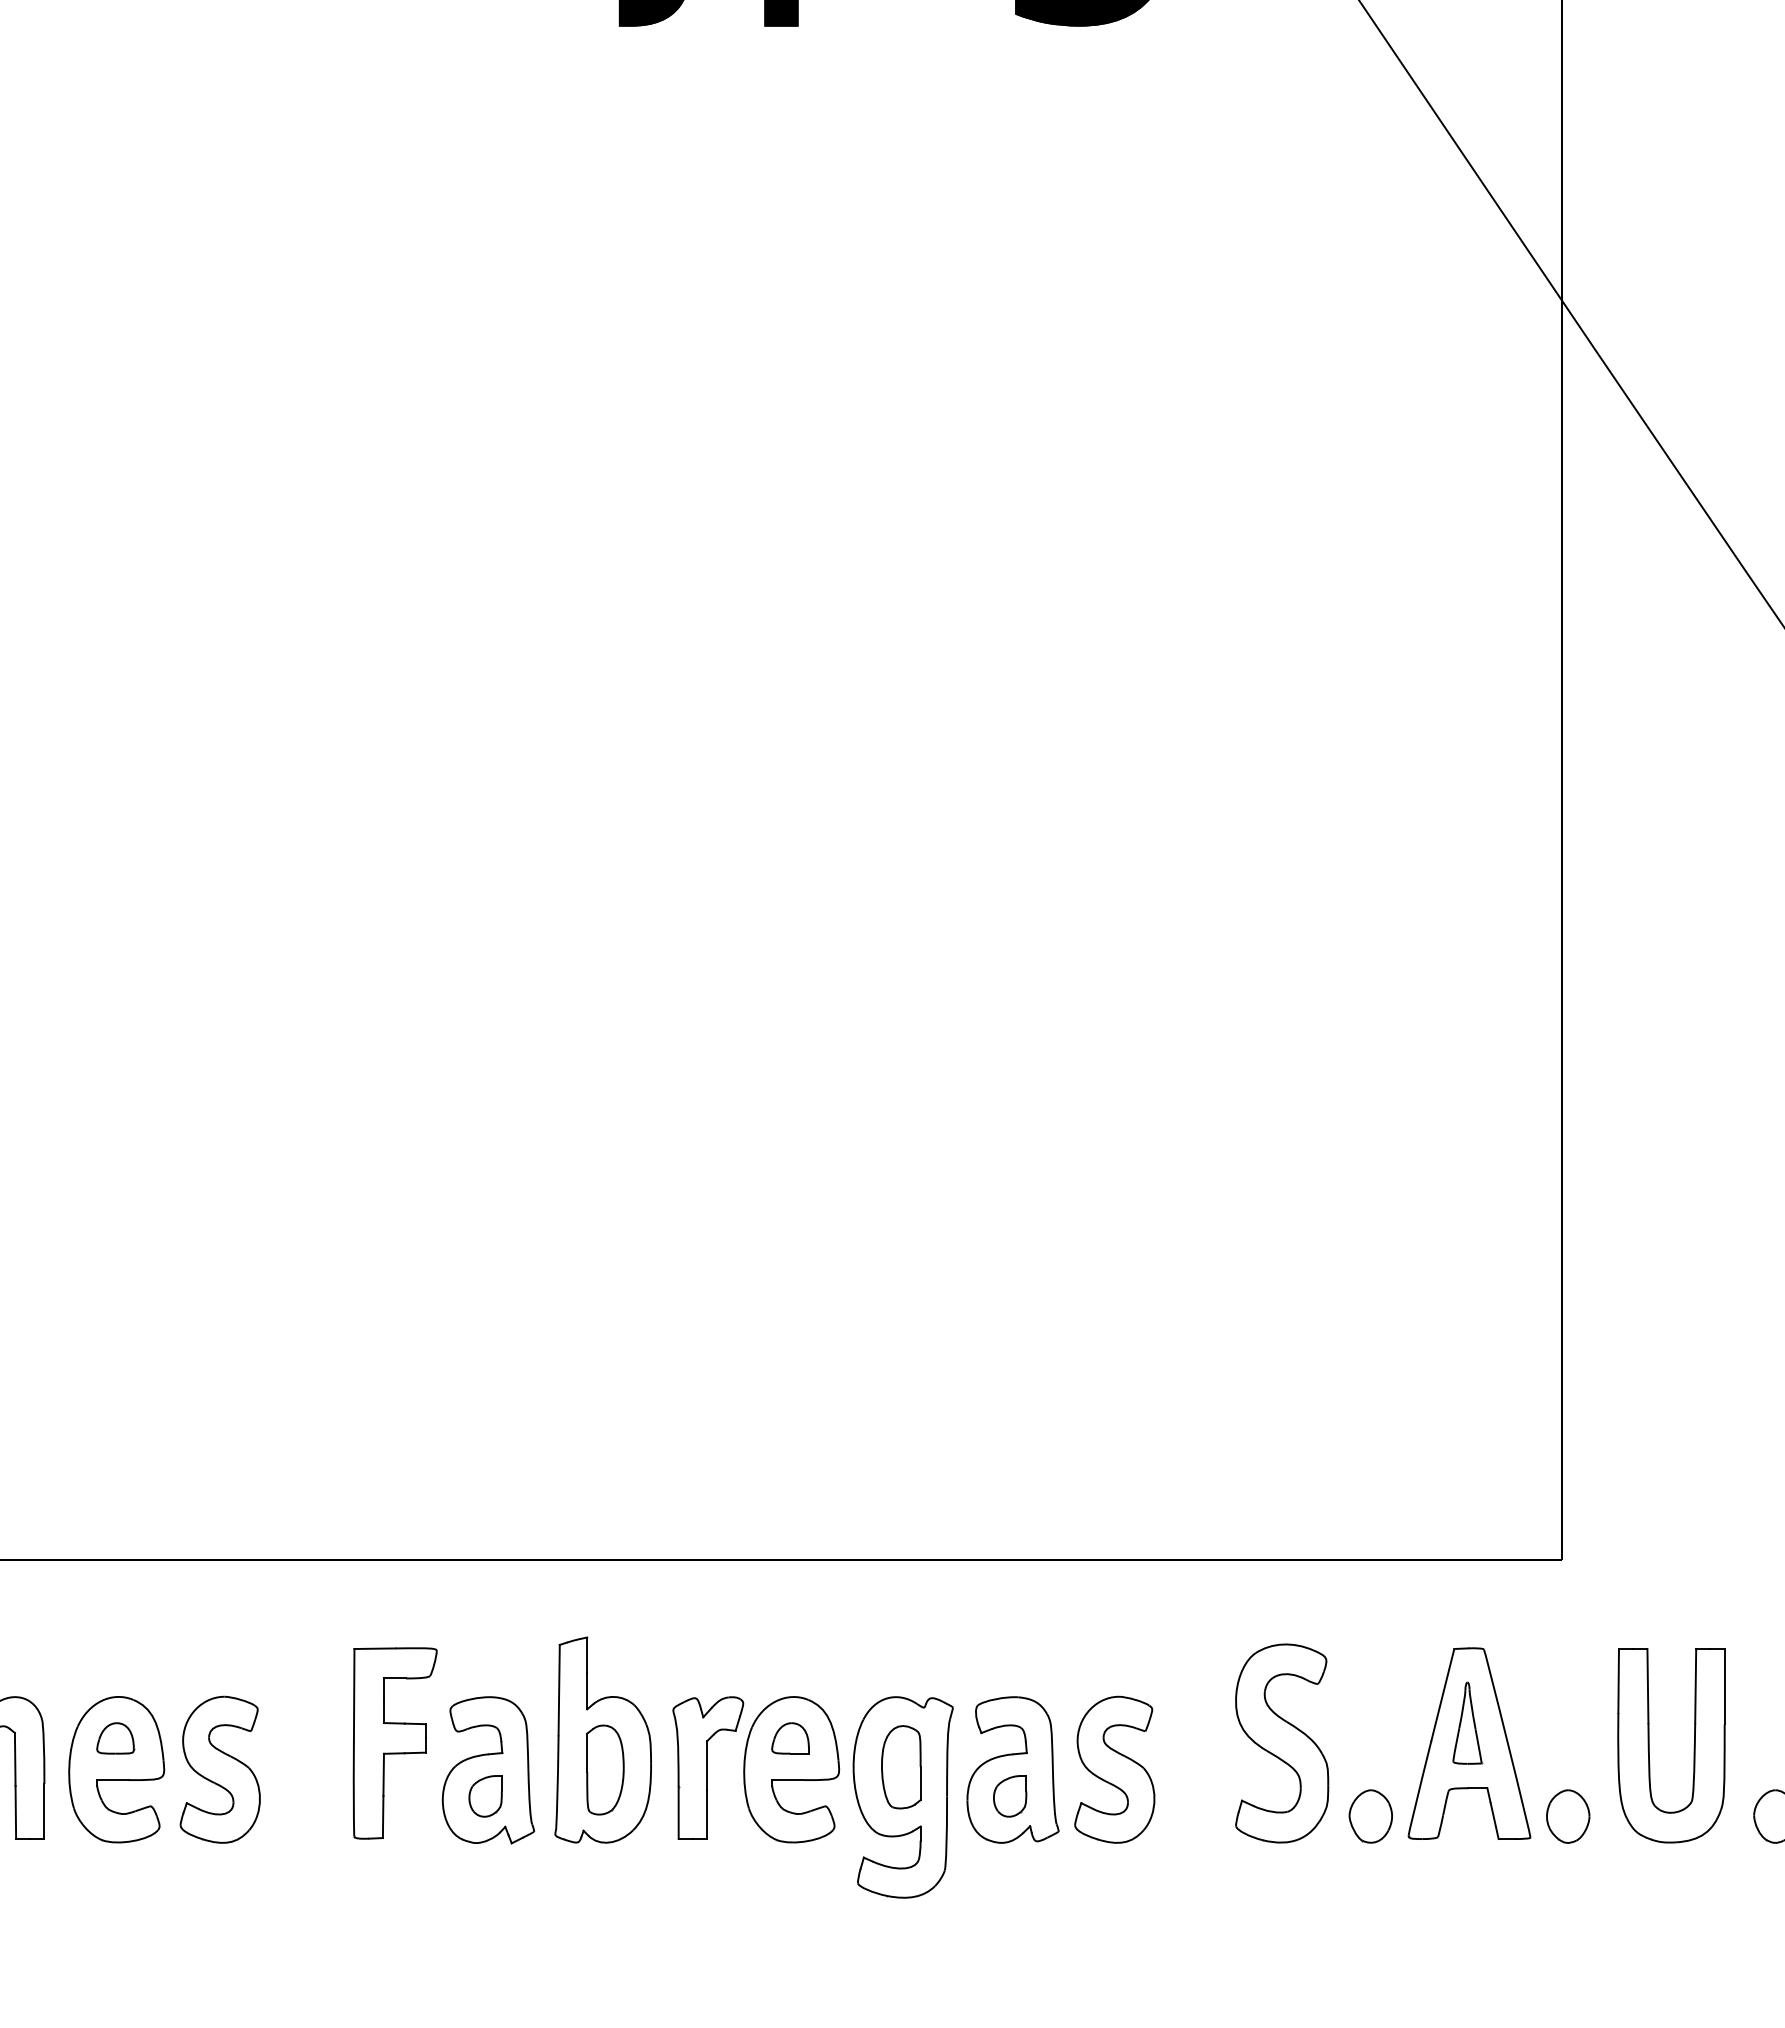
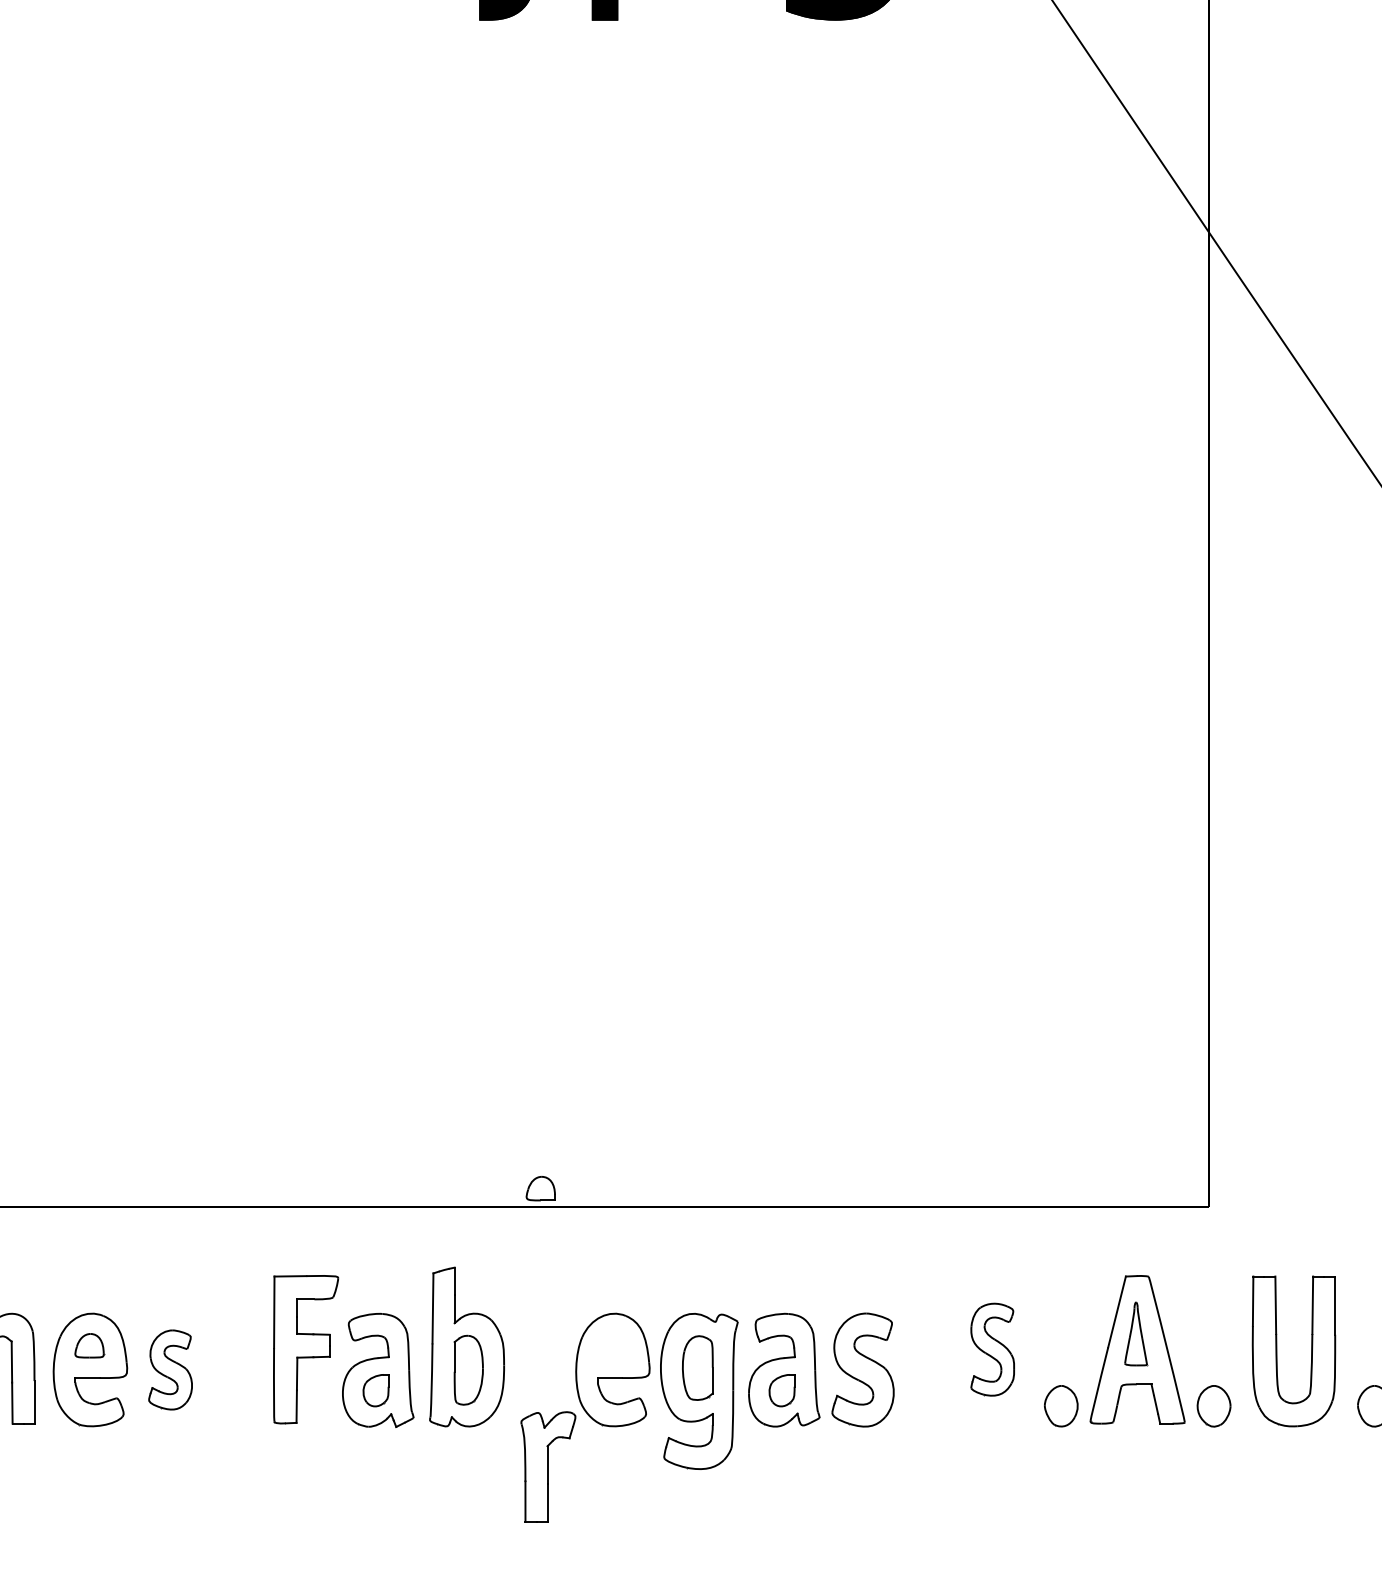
part: (790, 1738) -> (540, 1188), moved
part: (1282, 1743) -> (992, 1349), size x0.6
part: (708, 1767) -> (548, 1466), moved
part: (219, 1769) -> (170, 1369), size x0.7

